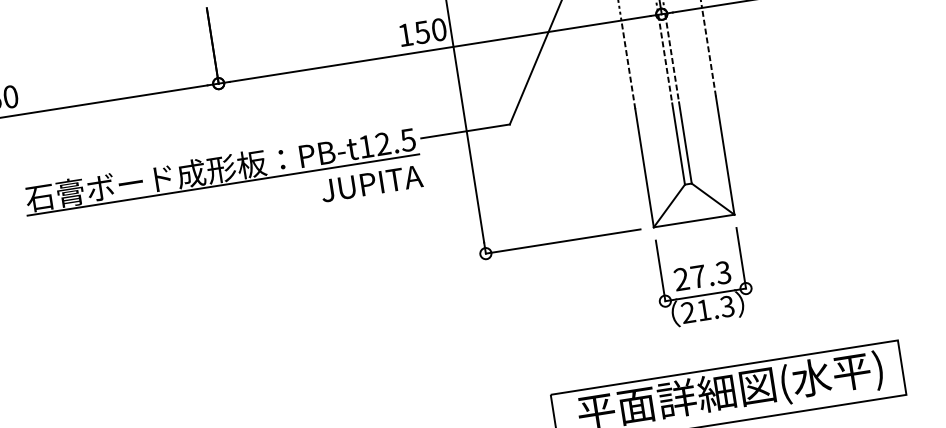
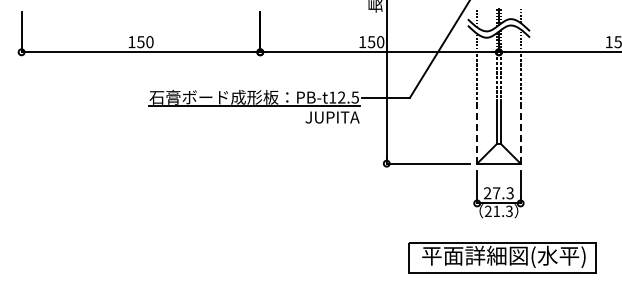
line: (724, 155) -> (520, 131), solid -> dashed
line: (644, 167) -> (477, 131), solid -> dashed

